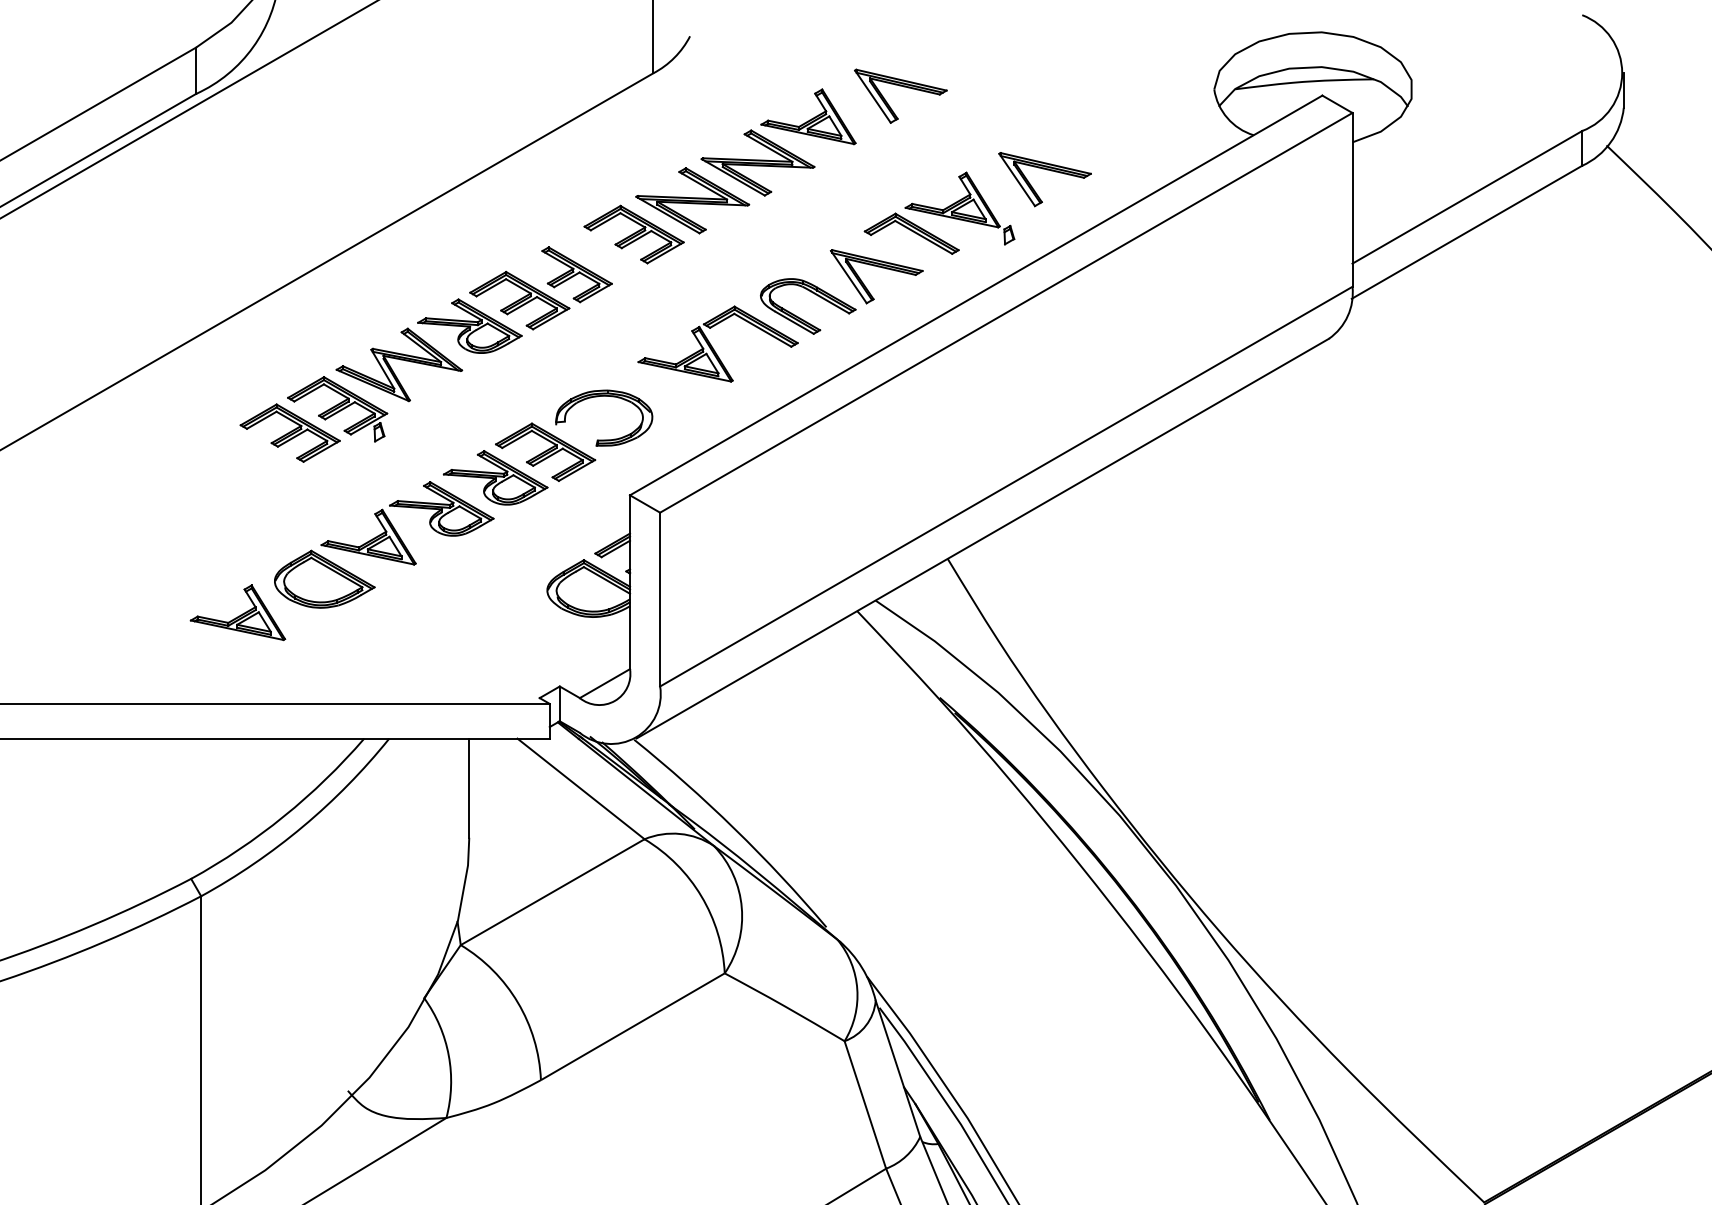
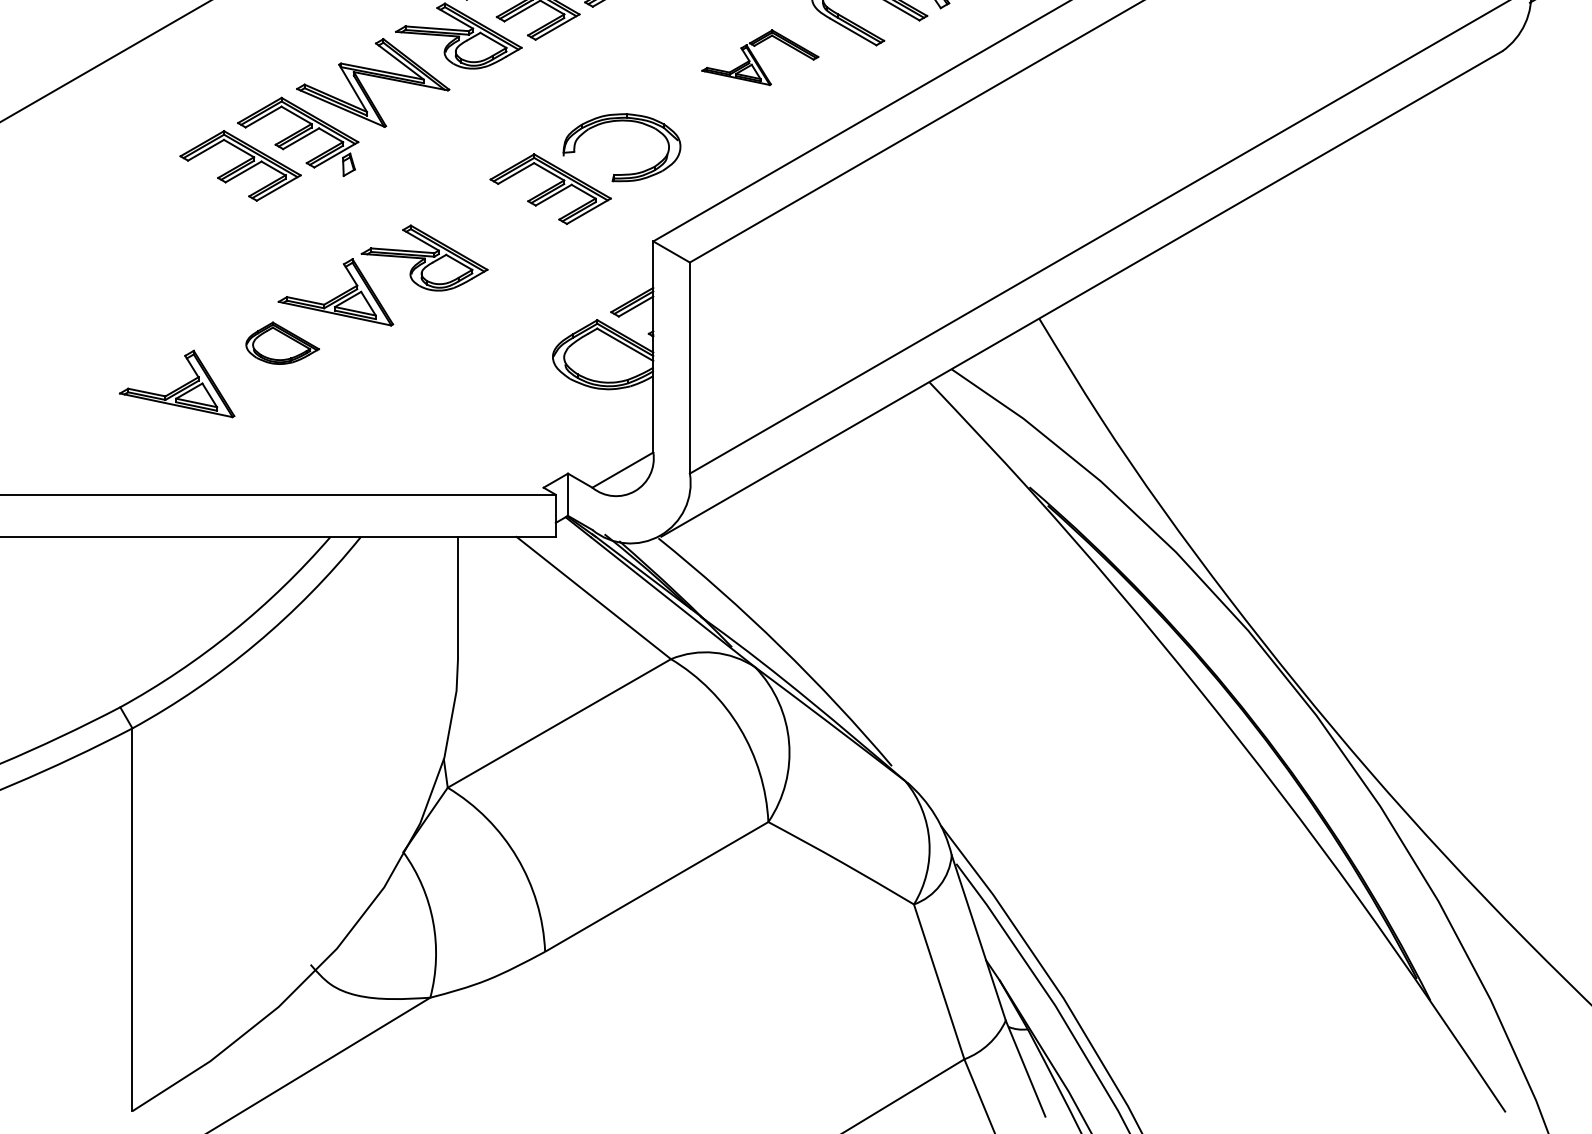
part: (717, 343) -> (759, 57), size x0.6
part: (495, 477) -> (489, 219), removed
part: (324, 578) -> (282, 342), size x0.6

